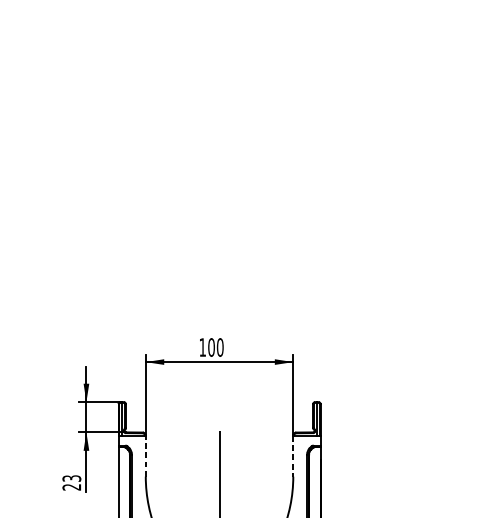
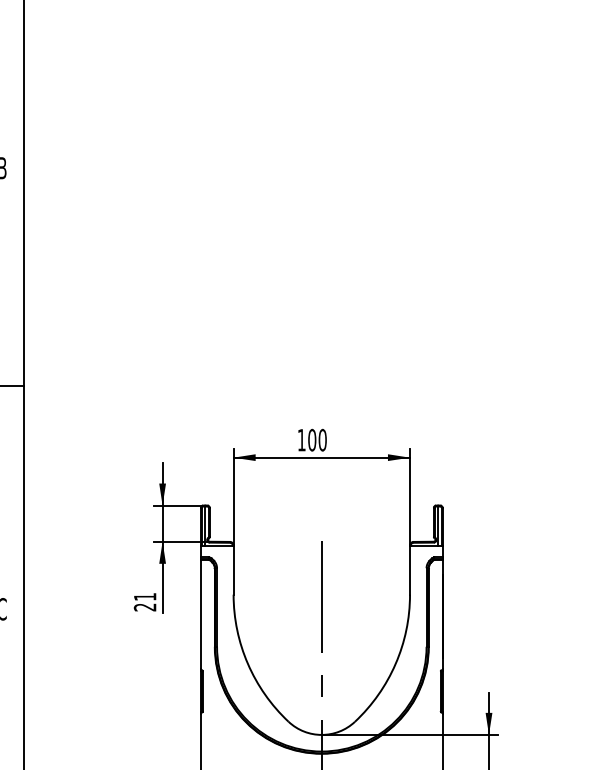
line: (145, 455) -> (233, 569), dashed -> solid
line: (293, 456) -> (410, 570), dashed -> solid
text: (71, 478) -> (144, 596), 23 -> 21

